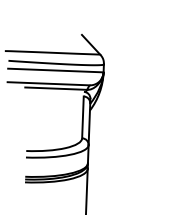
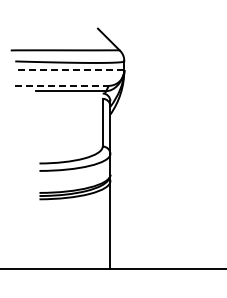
line: (55, 70) -> (69, 70), solid -> dashed
line: (49, 83) -> (62, 85), solid -> dashed

